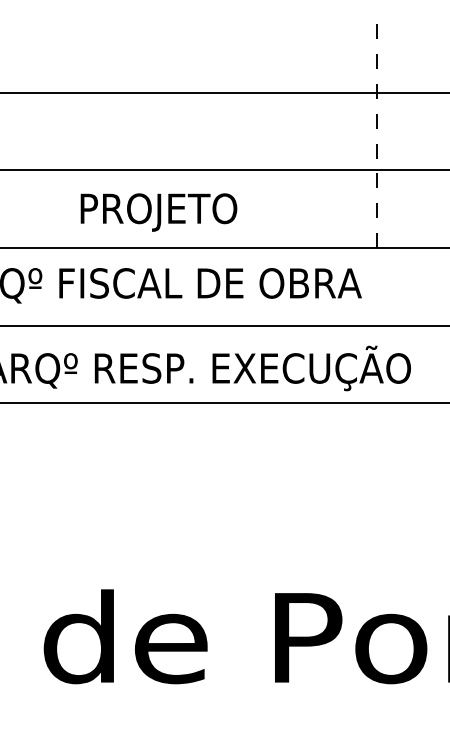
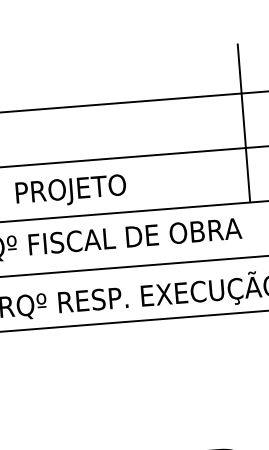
line: (376, 134) -> (243, 122), dashed -> solid
text: (158, 212) -> (70, 191), moved

